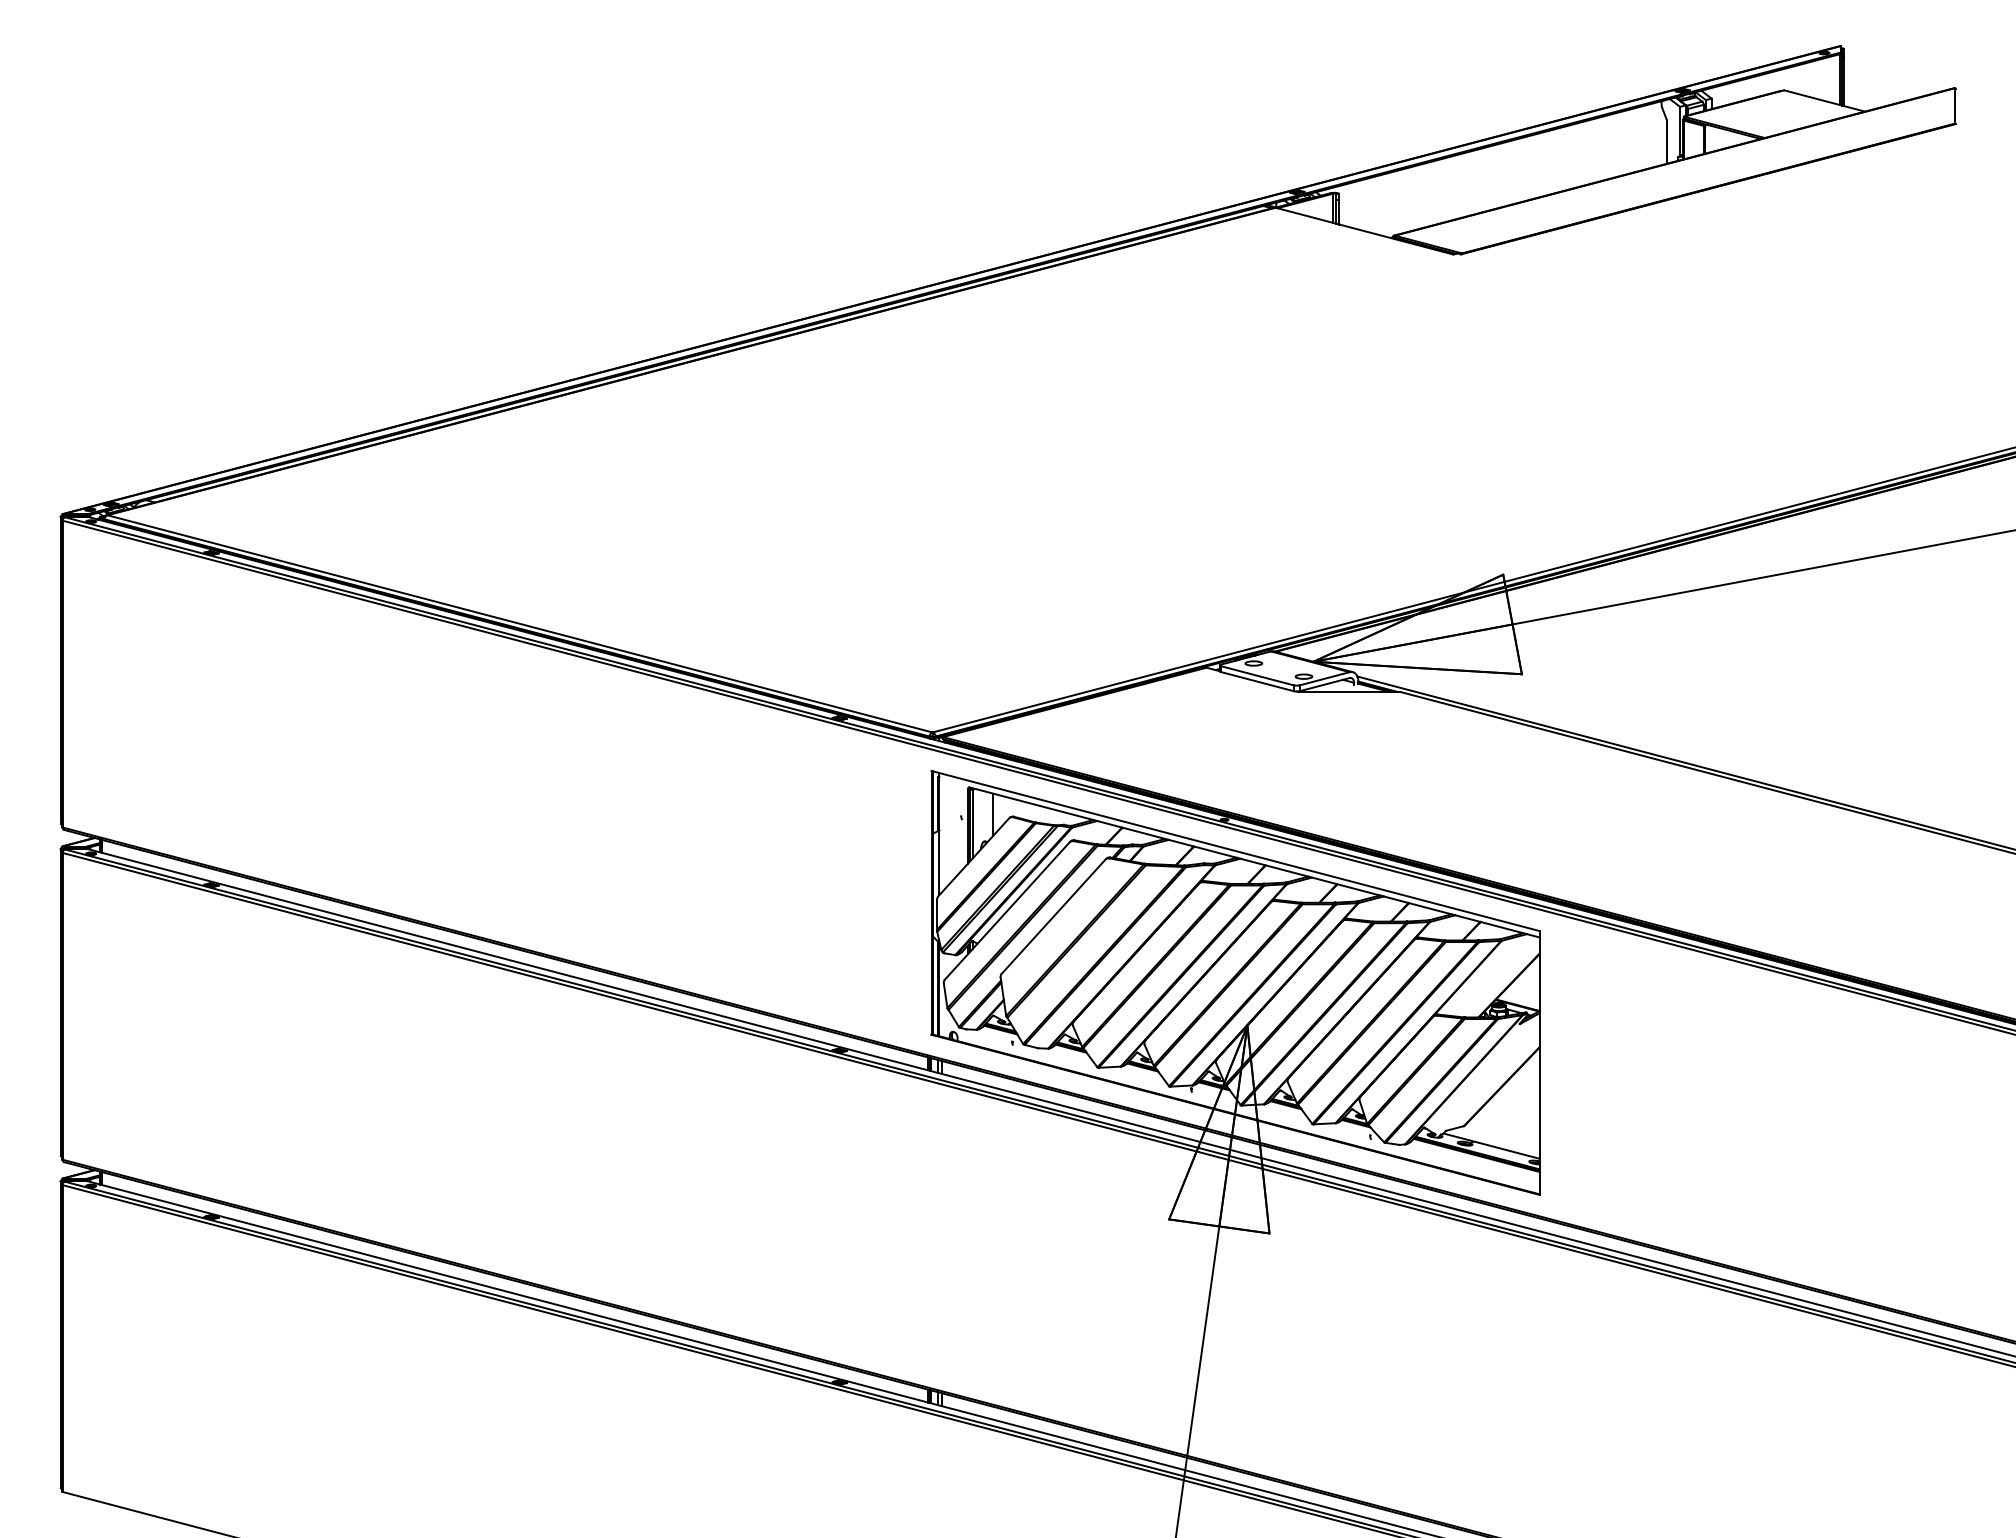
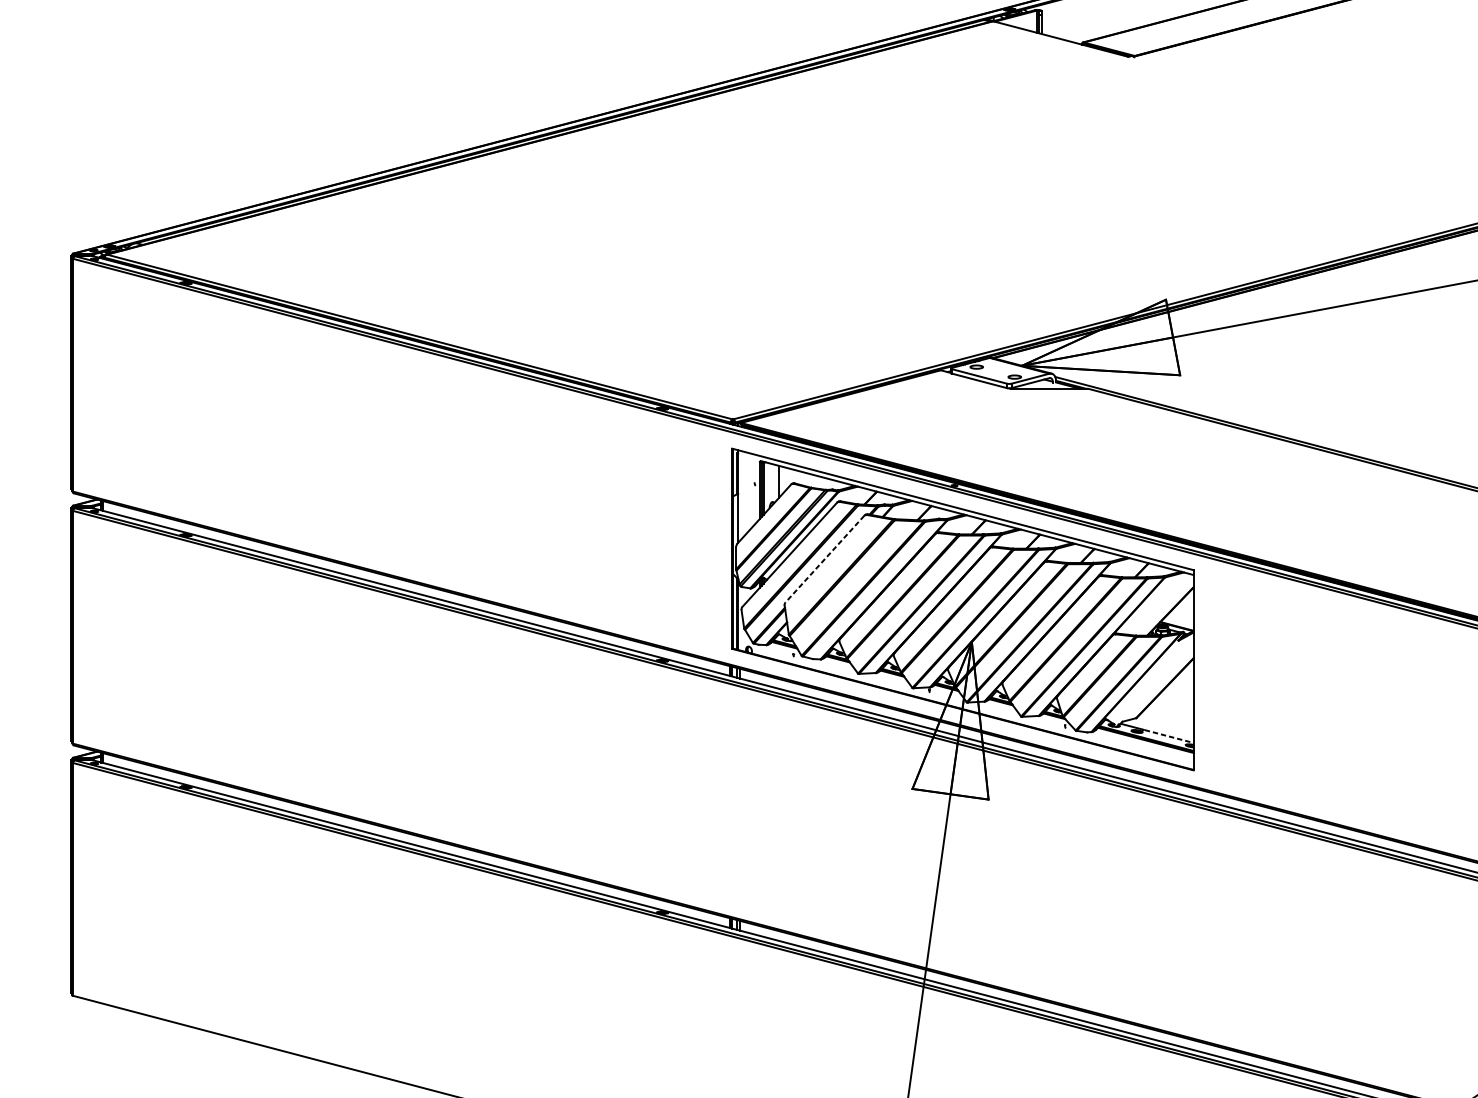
line: (1053, 917) -> (824, 559), solid -> dashed
line: (1507, 1150) -> (1169, 736), solid -> dashed

